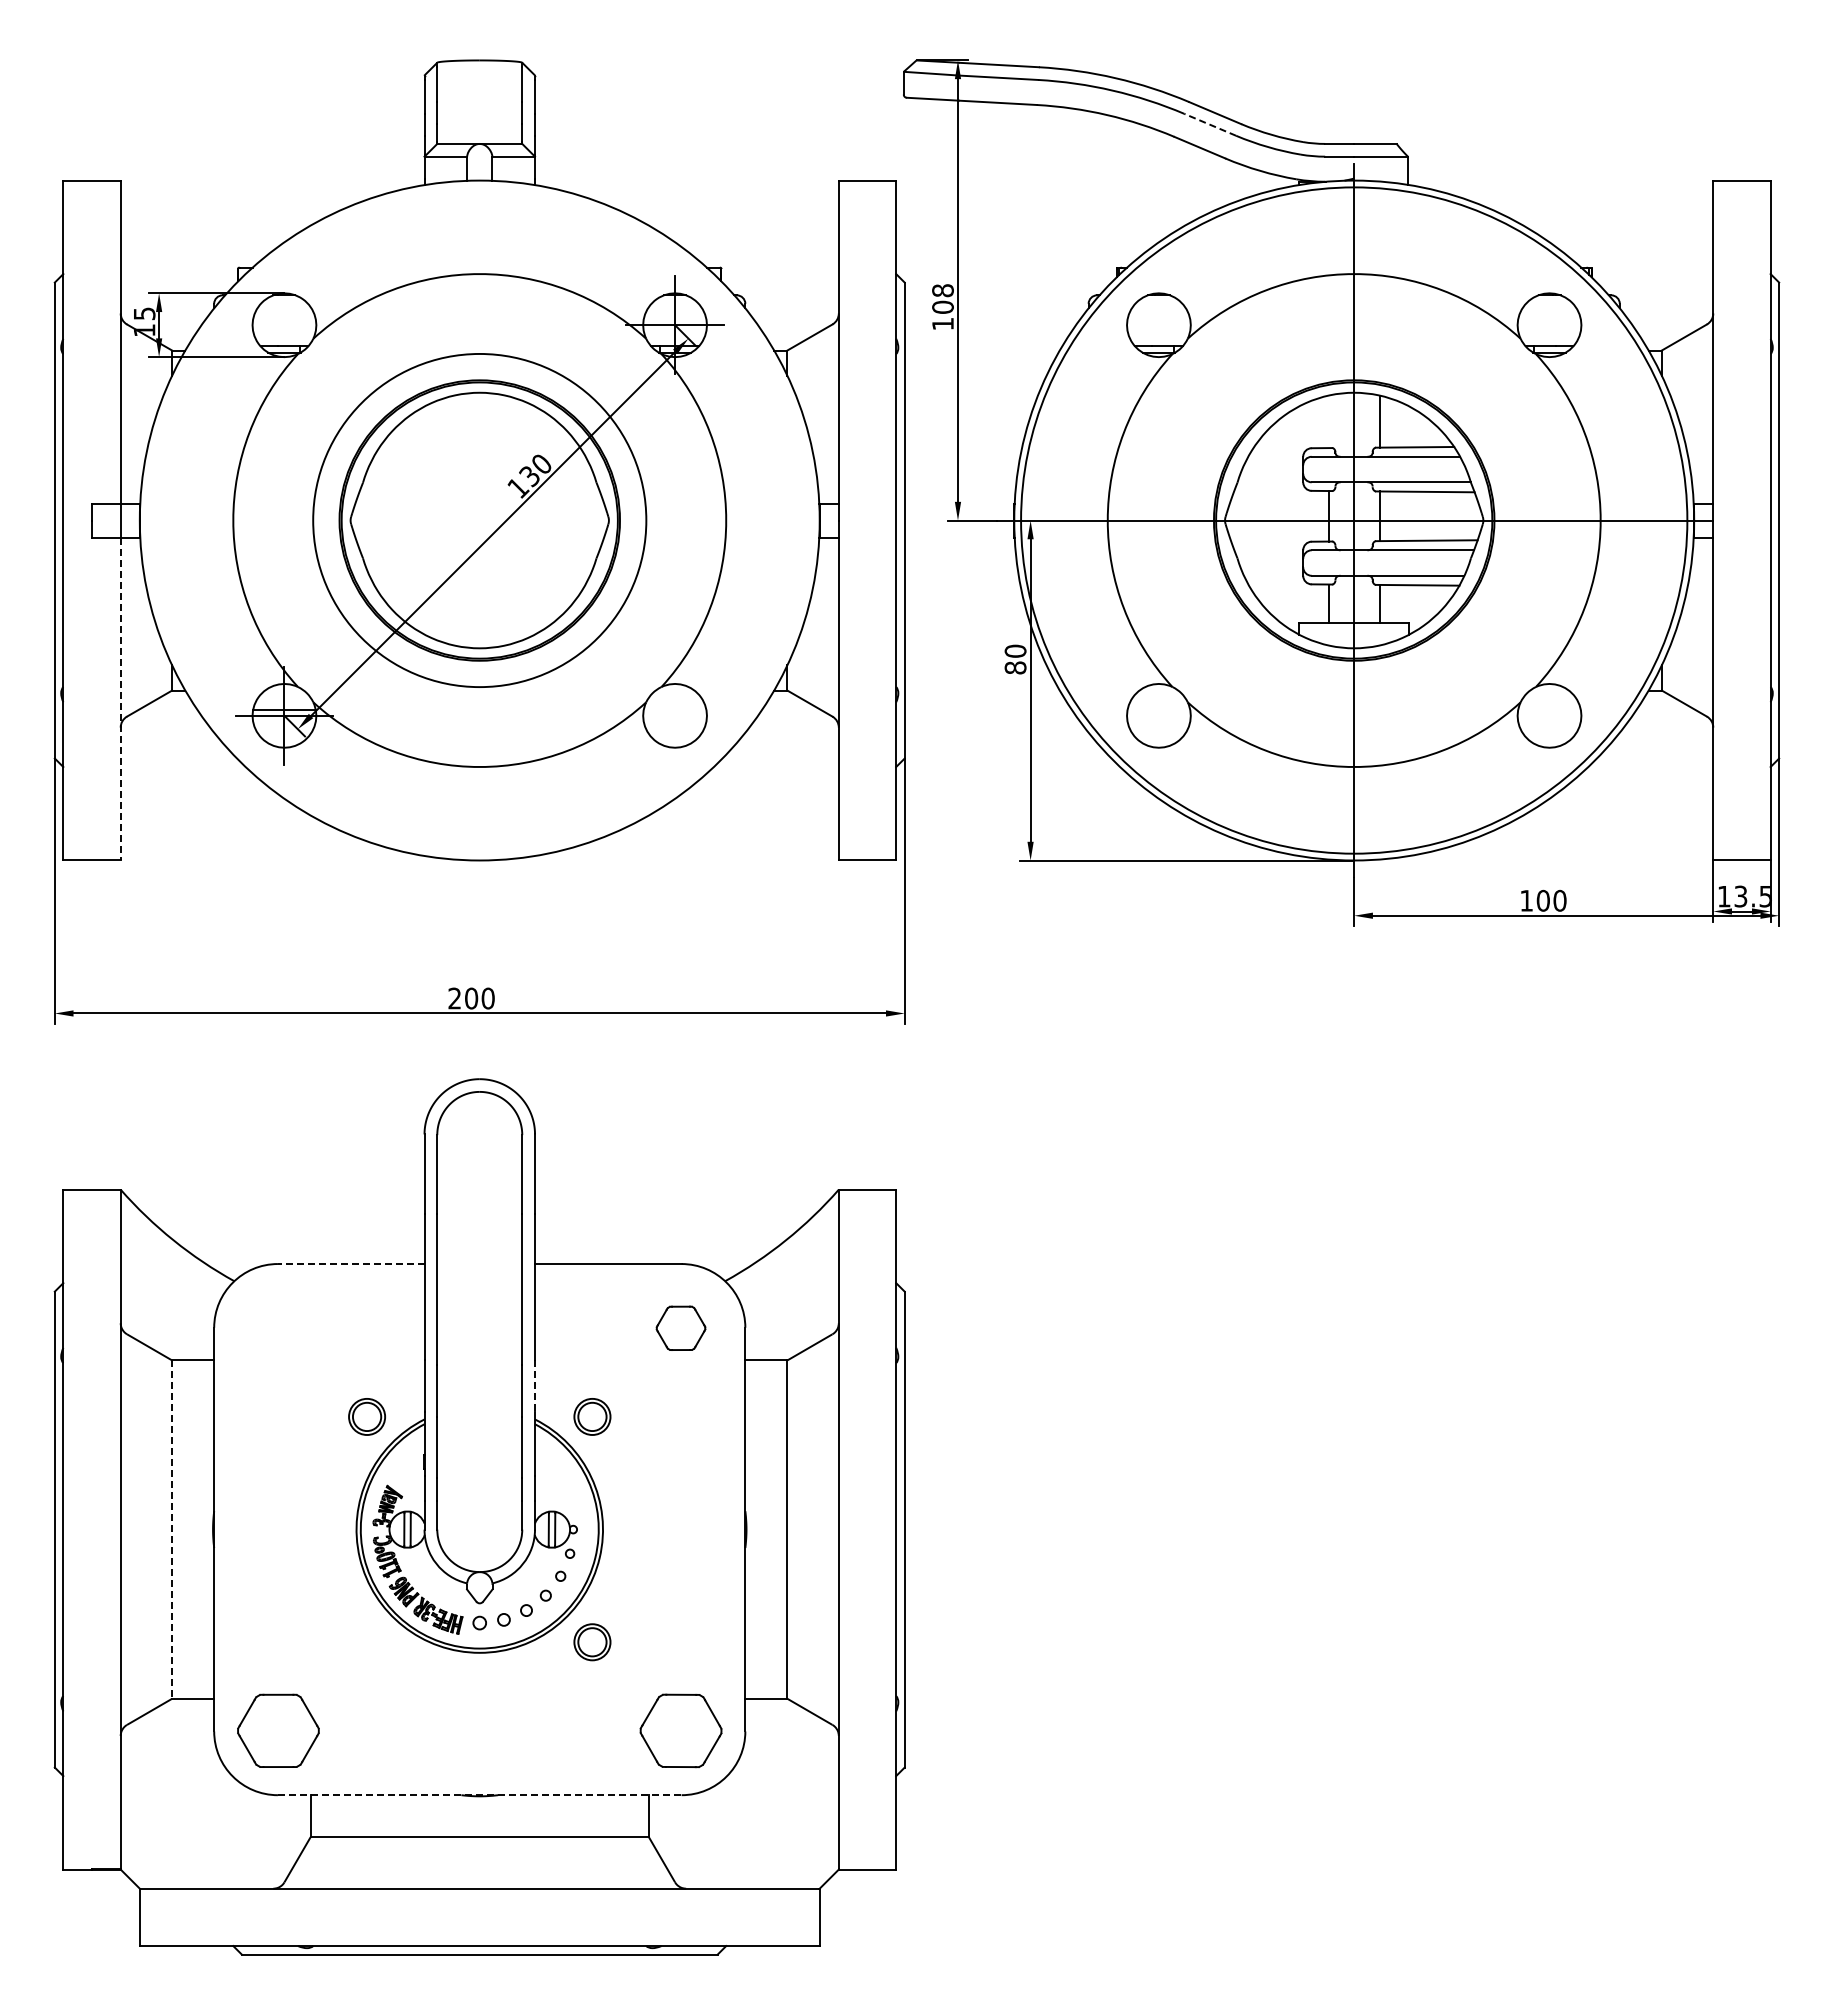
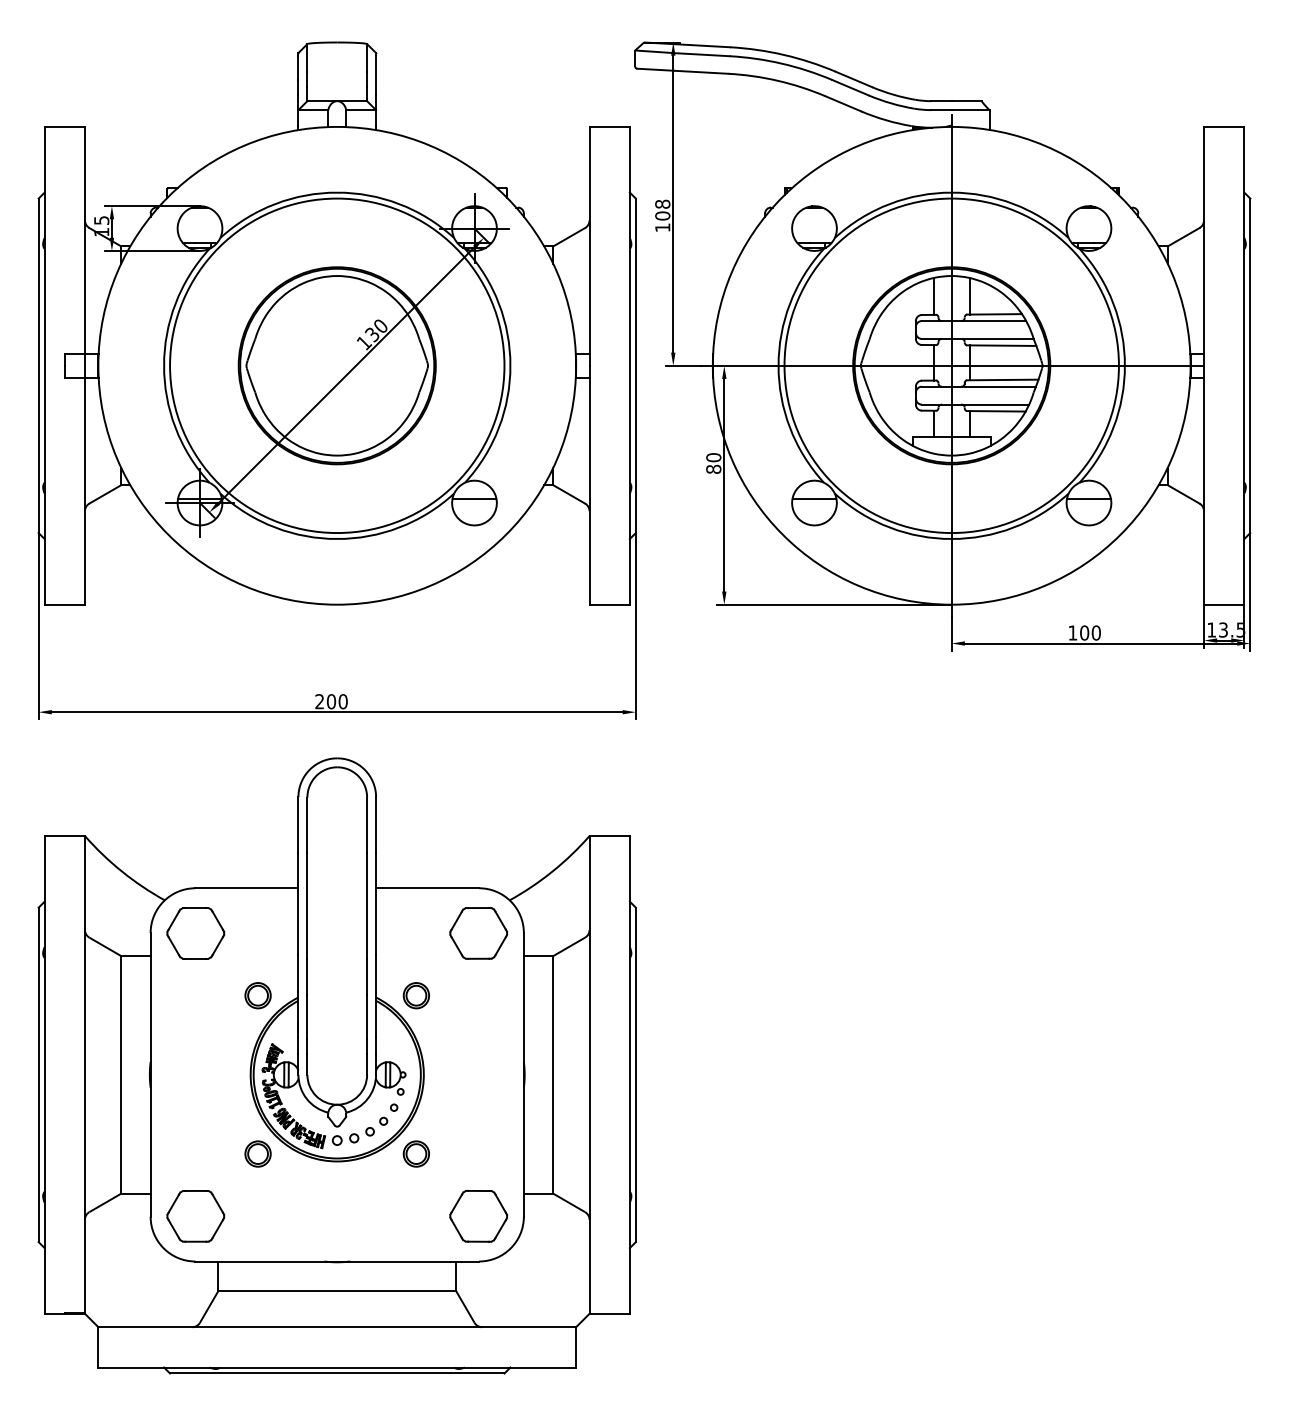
line: (1209, 124) -> (850, 87), dashed -> solid
line: (1328, 421) -> (933, 296), added
circle: (479, 520) -> (337, 365), size x1.43
circle: (1354, 520) -> (951, 365), size x0.71
line: (120, 699) -> (84, 491), dashed -> solid
line: (674, 709) -> (474, 498), added
line: (1158, 709) -> (814, 498), added
line: (1549, 709) -> (1088, 498), added
line: (350, 1264) -> (246, 888), dashed -> solid
part: (278, 1327) -> (195, 932), added
part: (680, 1328) -> (478, 933), size x1.67
line: (535, 1385) -> (376, 973), dashed -> solid
line: (172, 1530) -> (121, 1075), dashed -> solid
part: (366, 1642) -> (257, 1154), added
line: (479, 1795) -> (337, 1261), dashed -> solid

